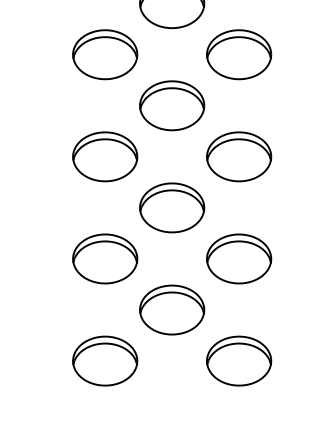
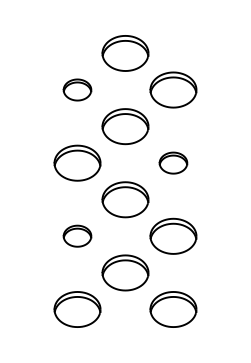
part: (105, 53) -> (77, 89), size x0.6
part: (239, 155) -> (173, 162), size x0.6
part: (105, 257) -> (77, 235), size x0.6

